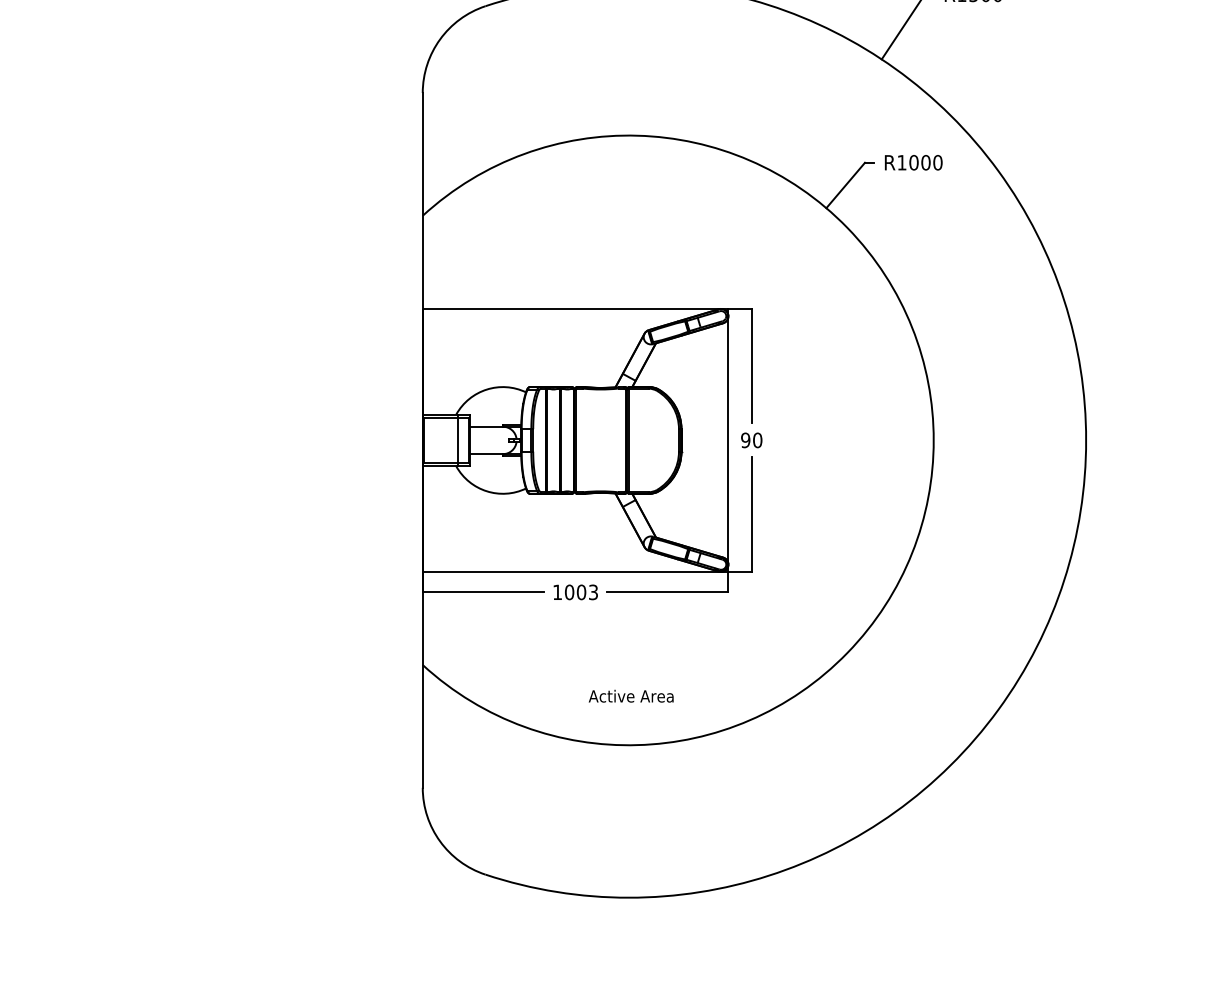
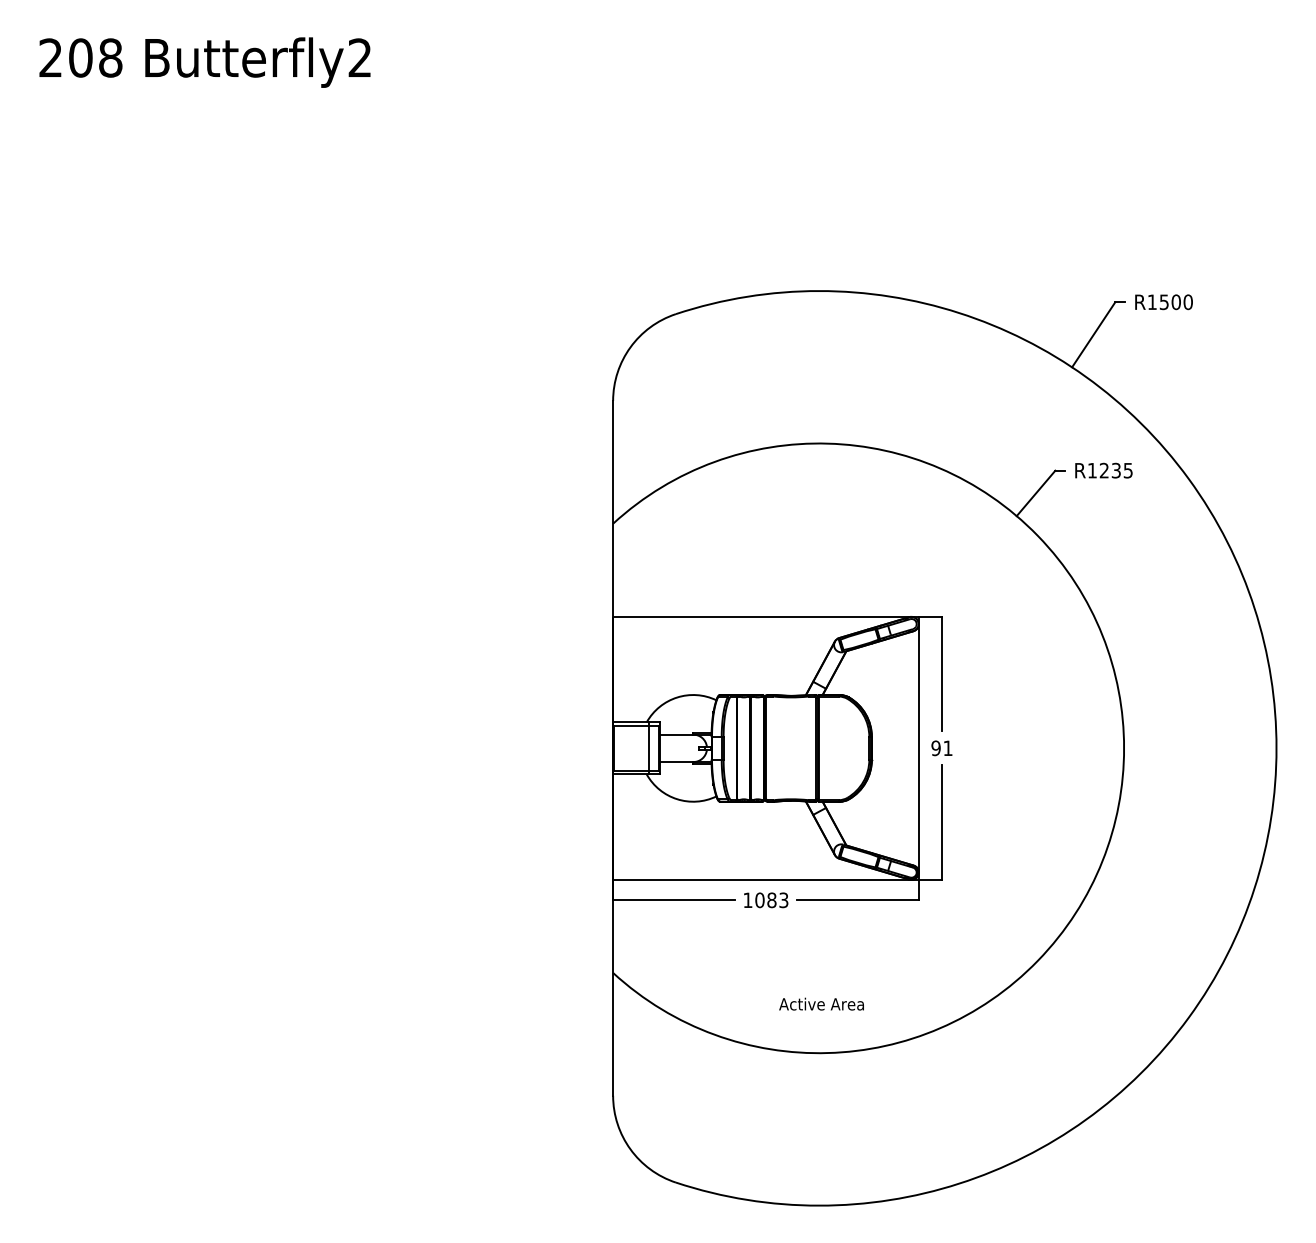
text: (925, 162) -> (1115, 470), R1000 -> R1235
text: (757, 440) -> (947, 748), 90 -> 91
text: (581, 591) -> (771, 899), 1003 -> 1083

